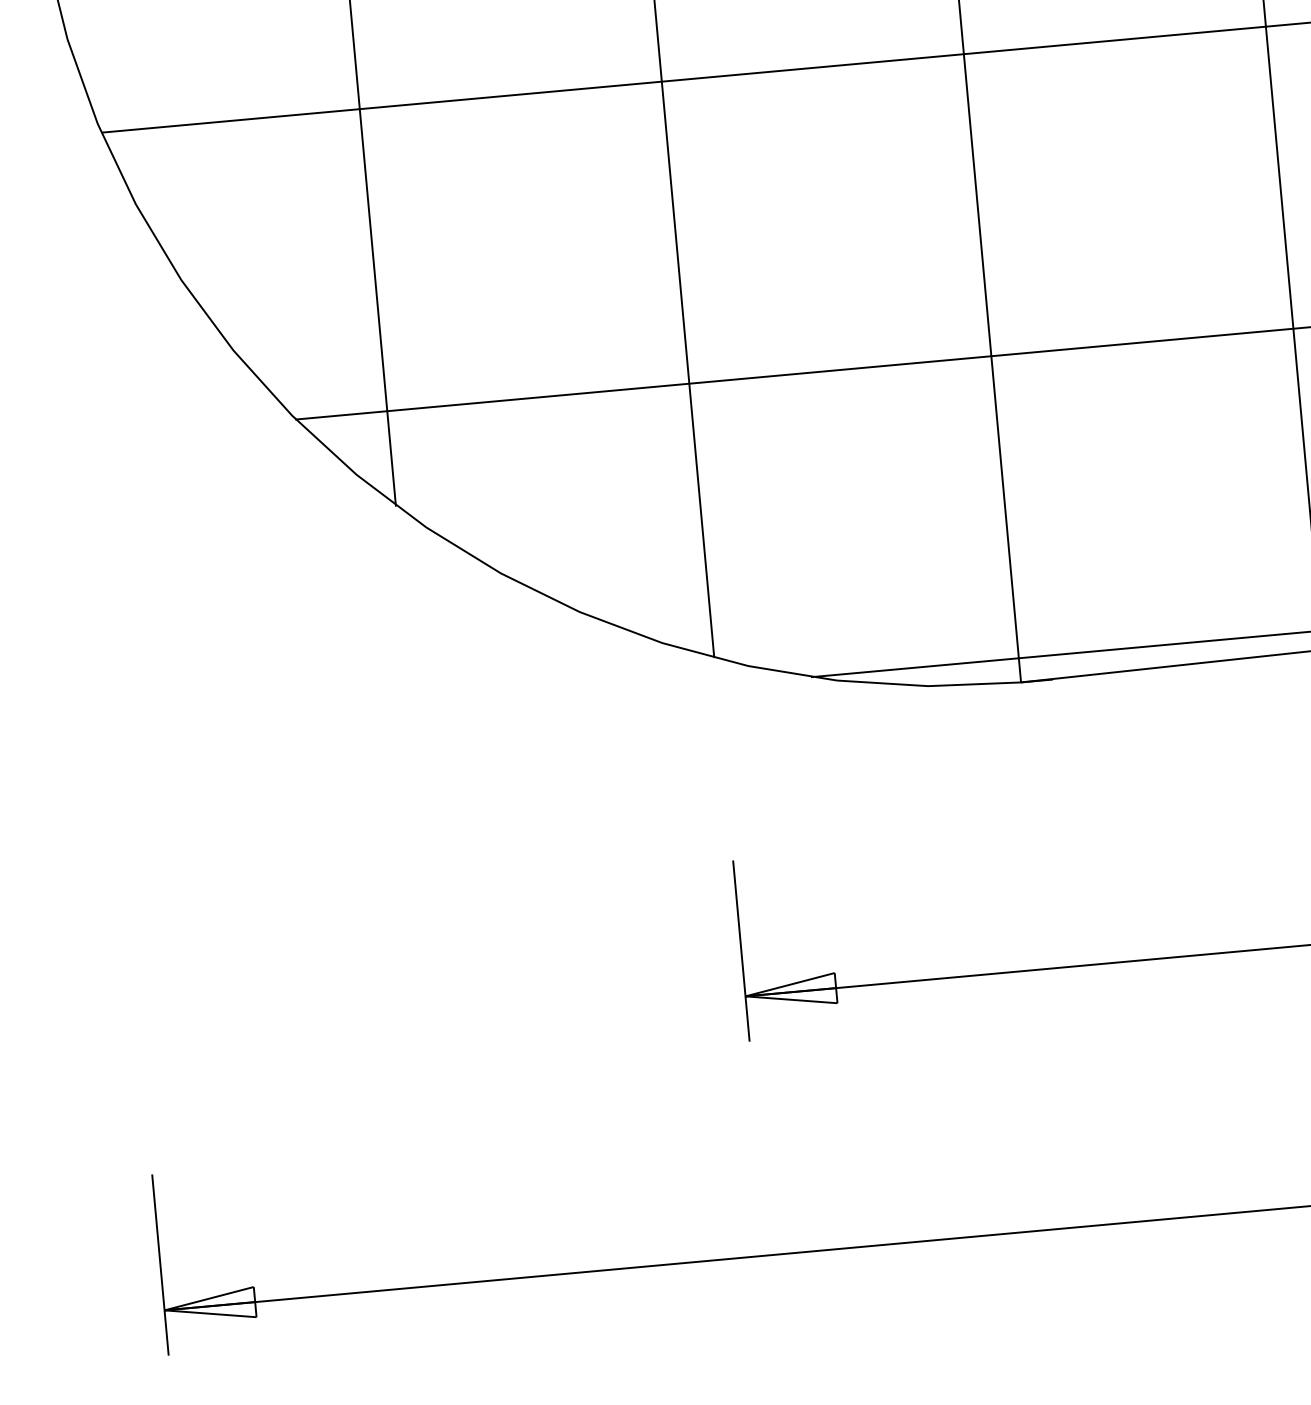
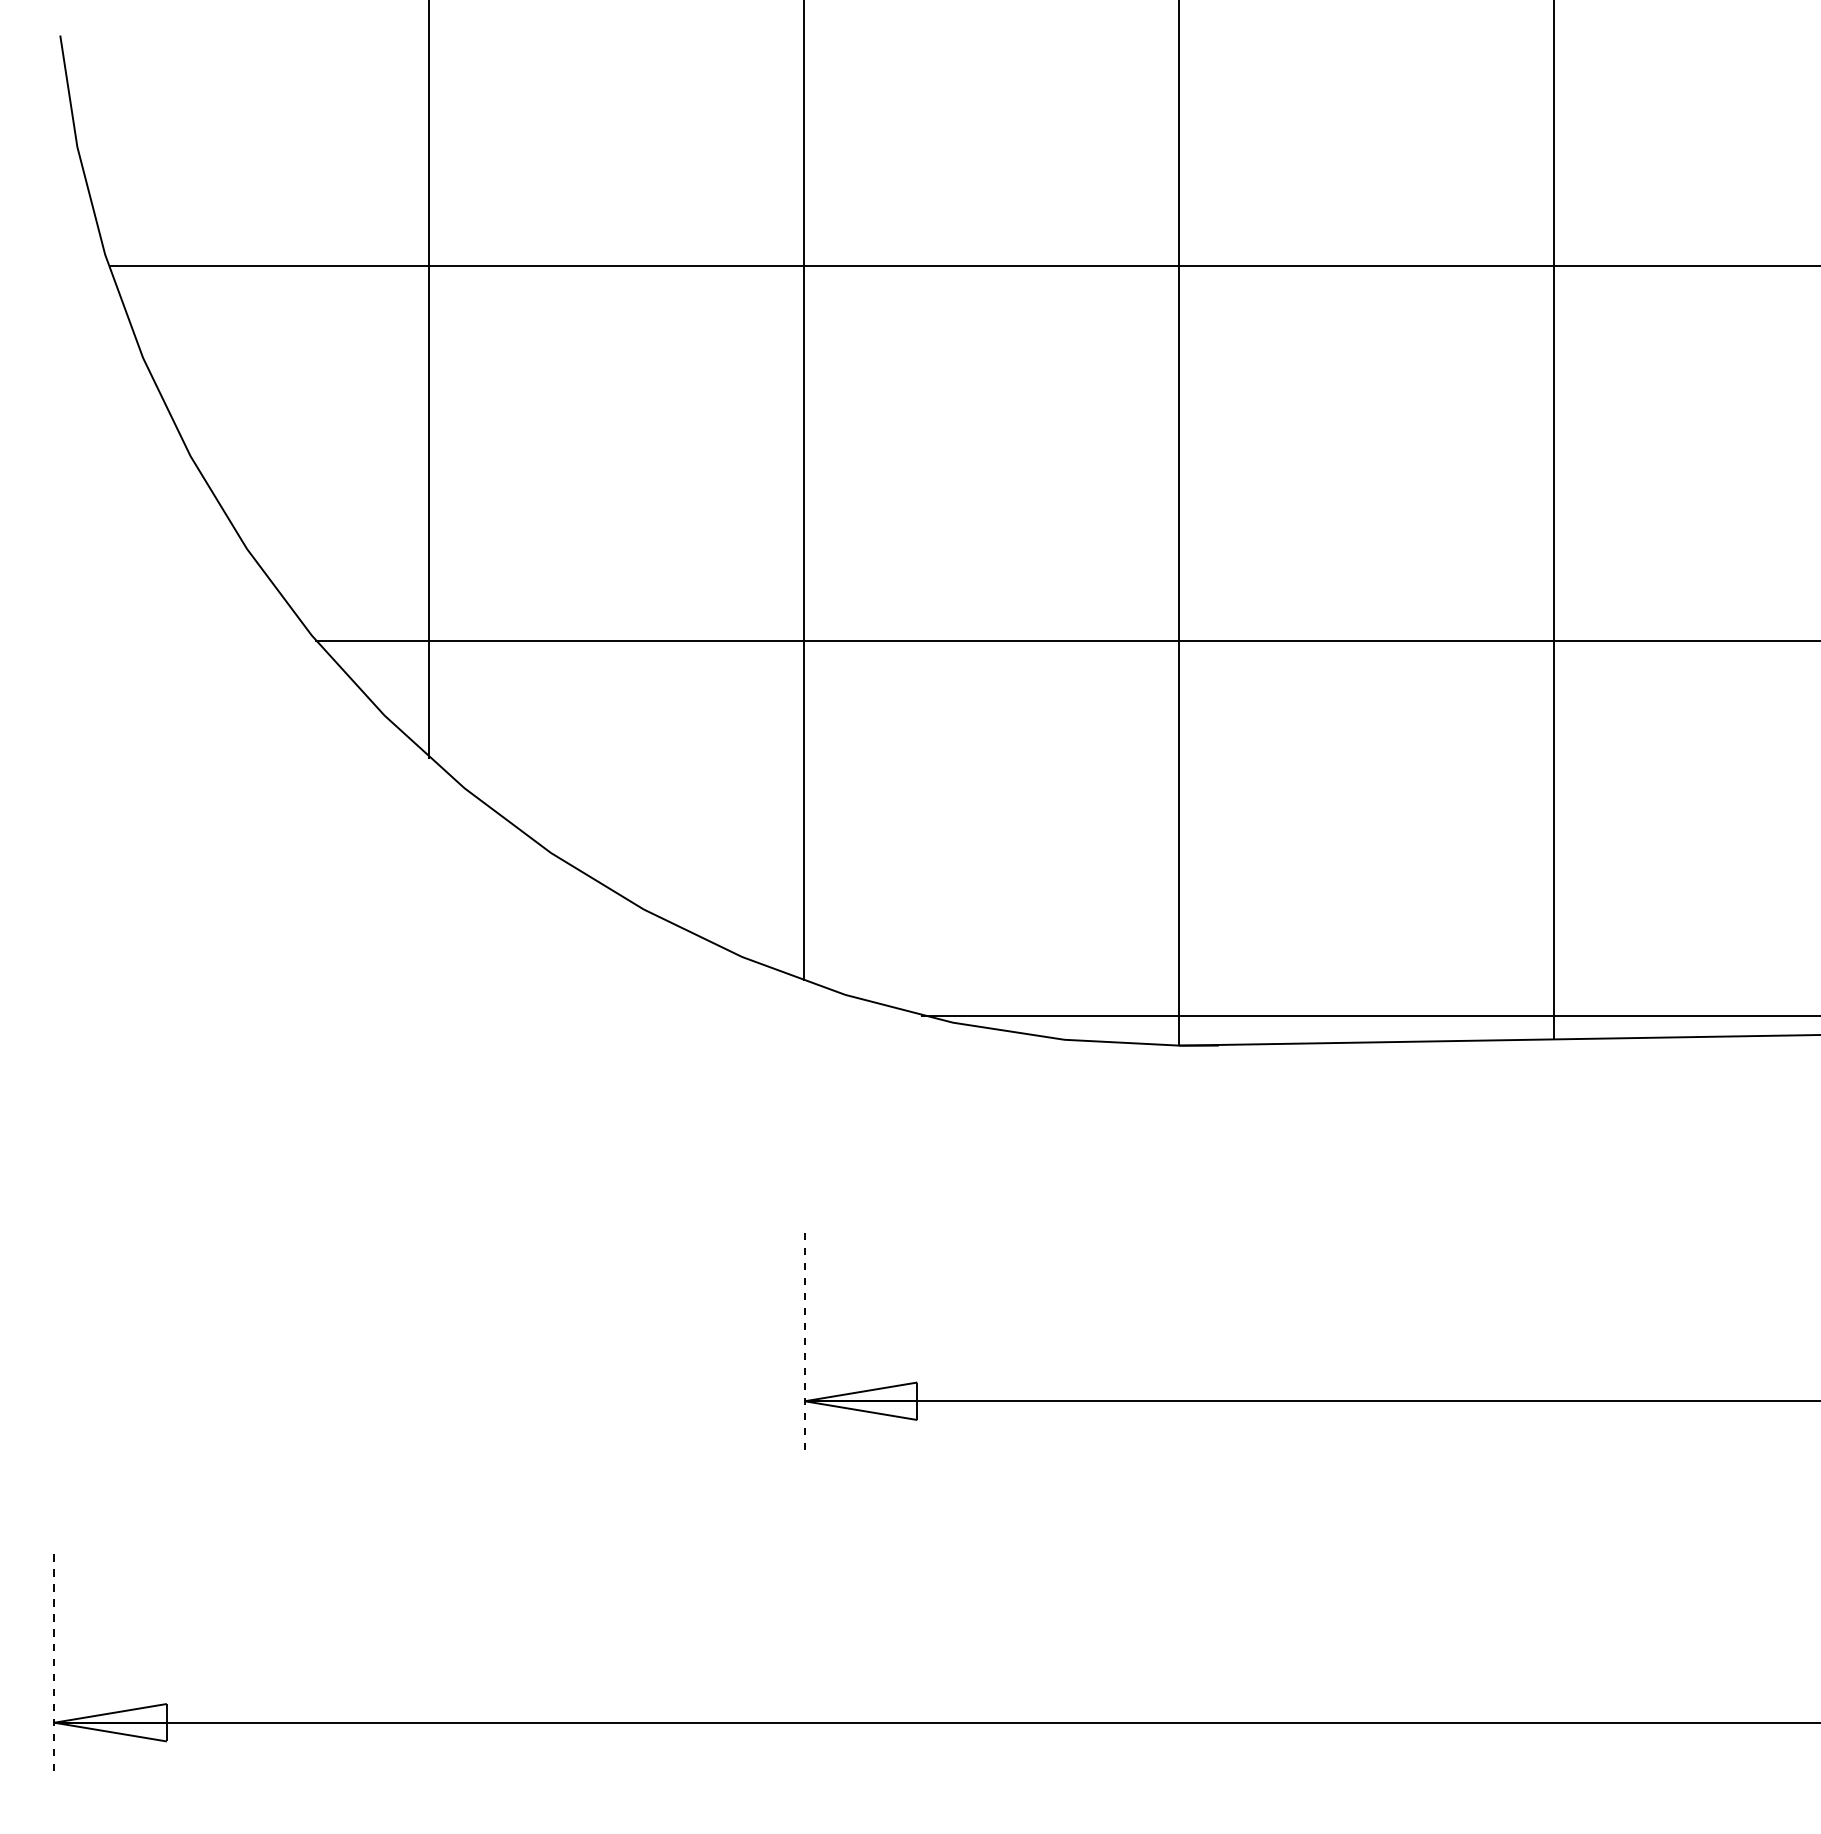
line: (741, 951) -> (804, 1345), solid -> dashed
line: (160, 1265) -> (54, 1666), solid -> dashed

